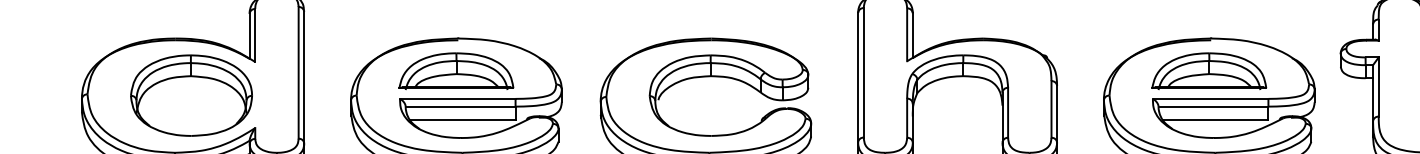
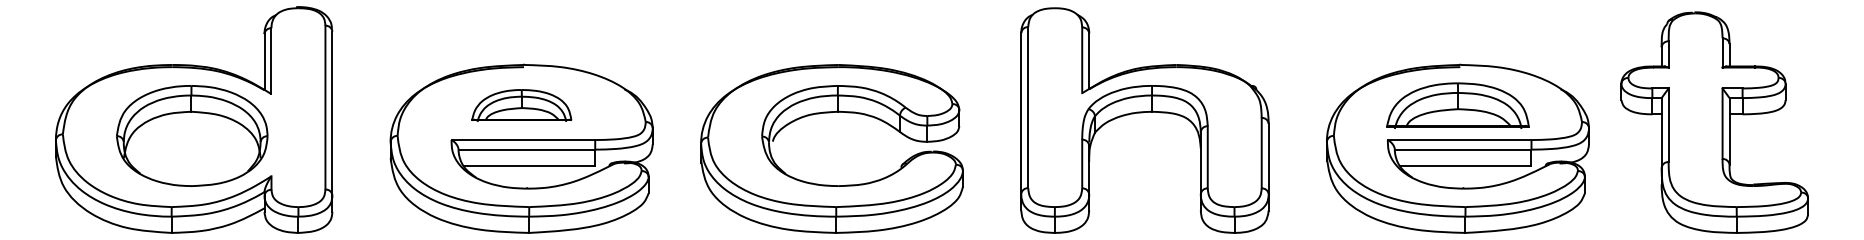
part: (456, 71) -> (521, 105), size x0.7

